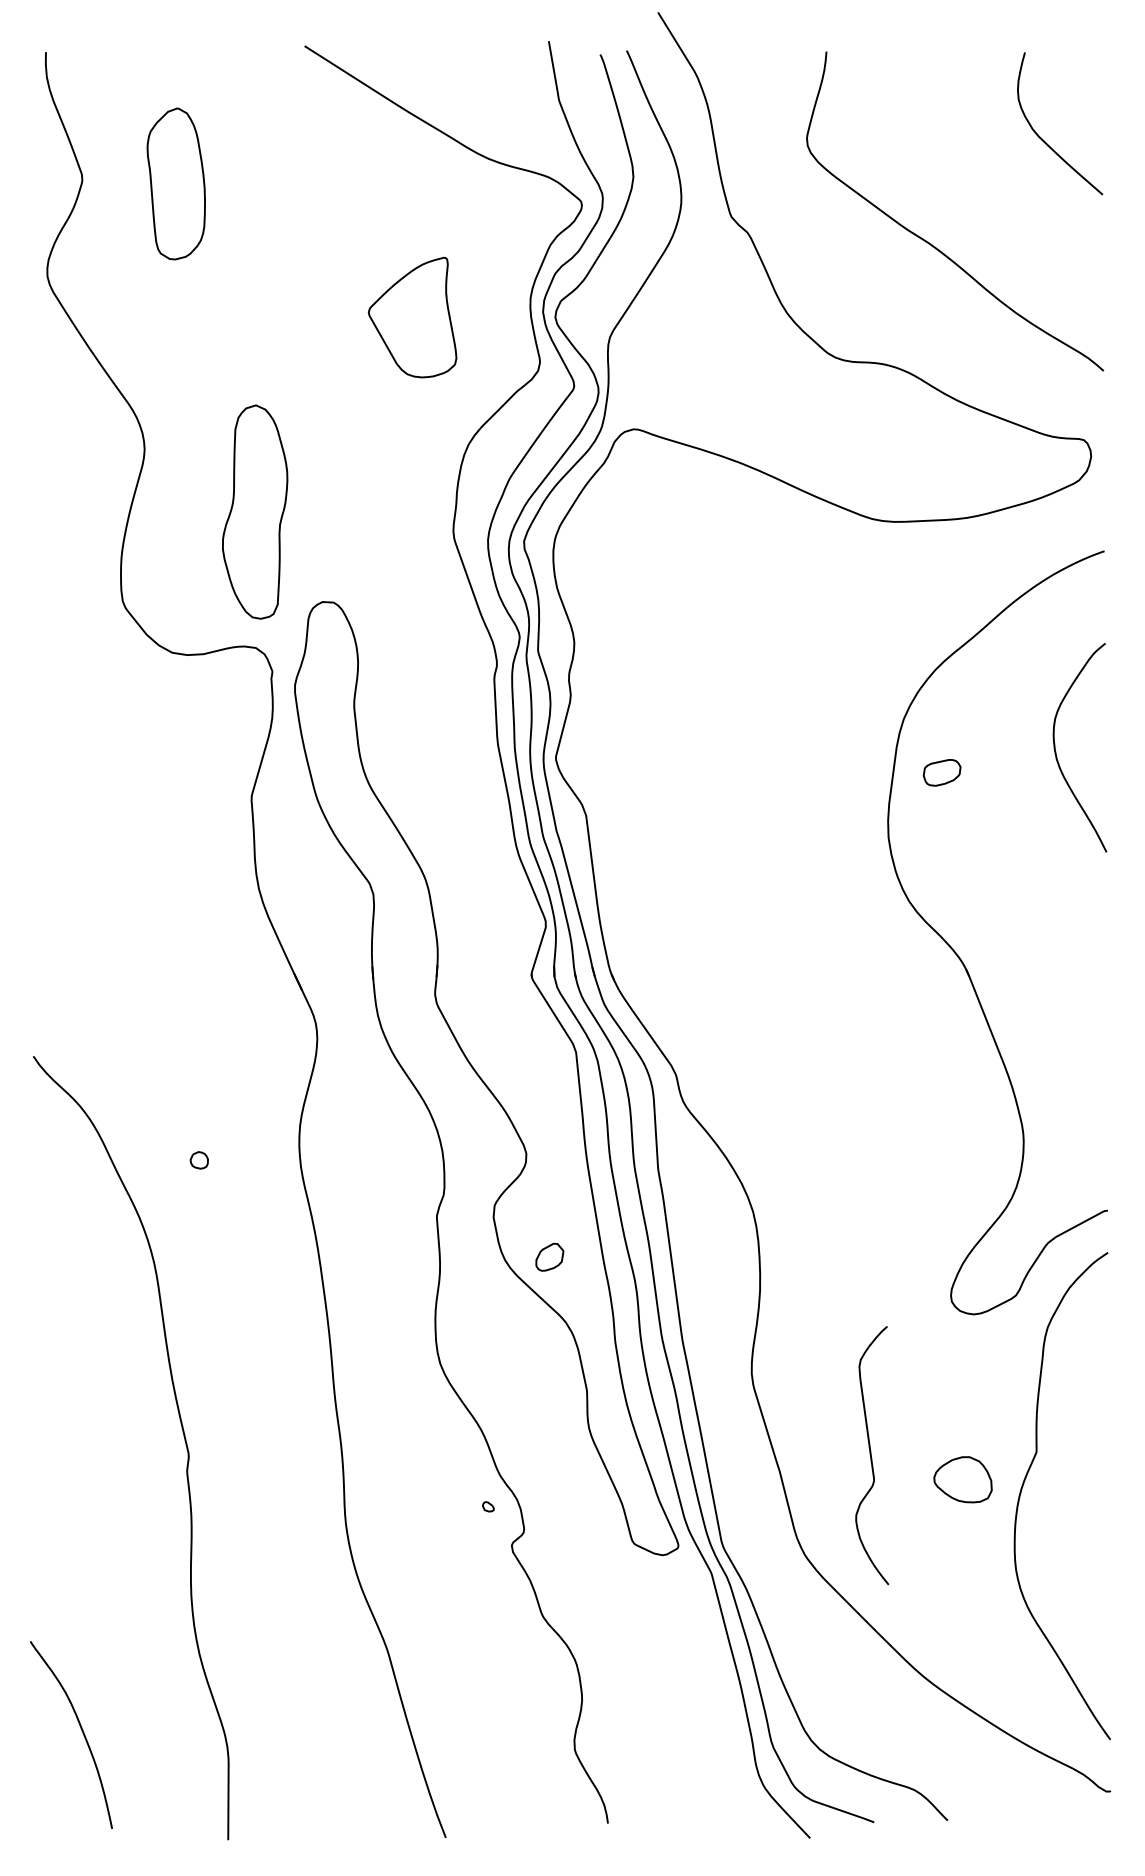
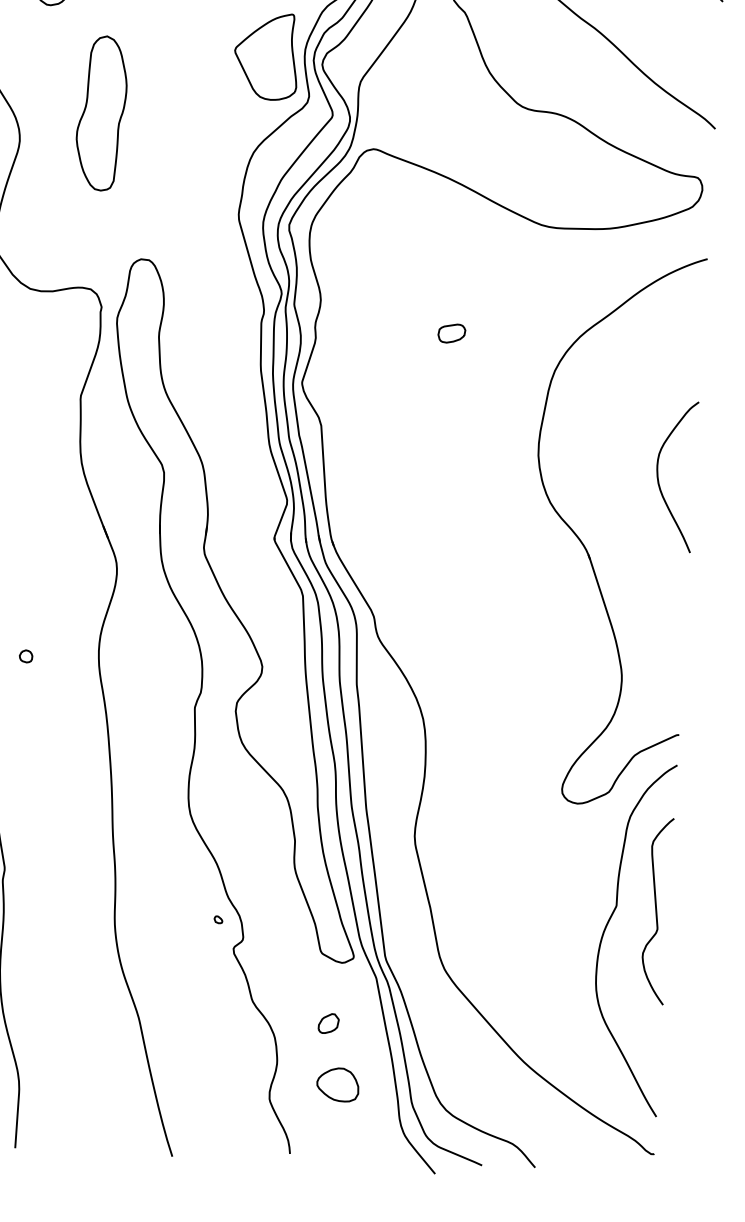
part: (412, 317) -> (266, 56), moved
part: (255, 511) -> (101, 112), moved
curve: (1056, 751) -> (658, 477), moved
part: (941, 772) -> (451, 333), moved
part: (549, 1256) -> (328, 1023), moved
curve: (871, 1455) -> (656, 910), moved
part: (962, 1479) -> (337, 1084), moved

